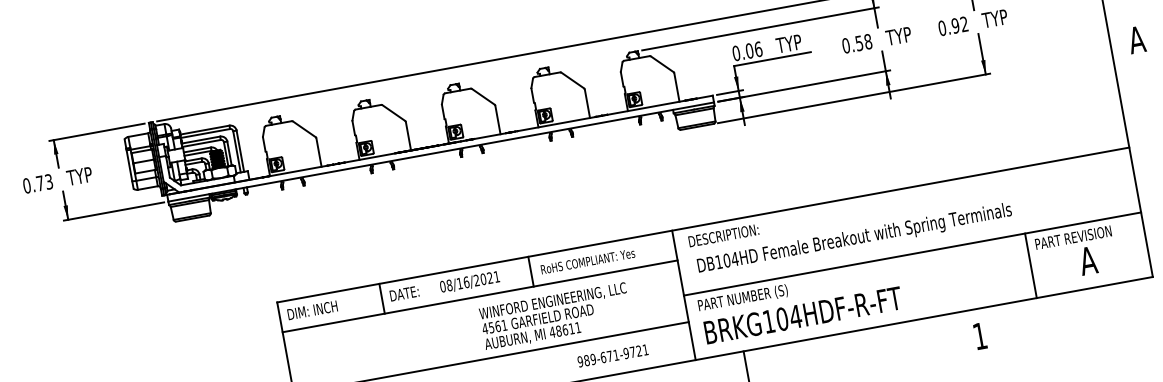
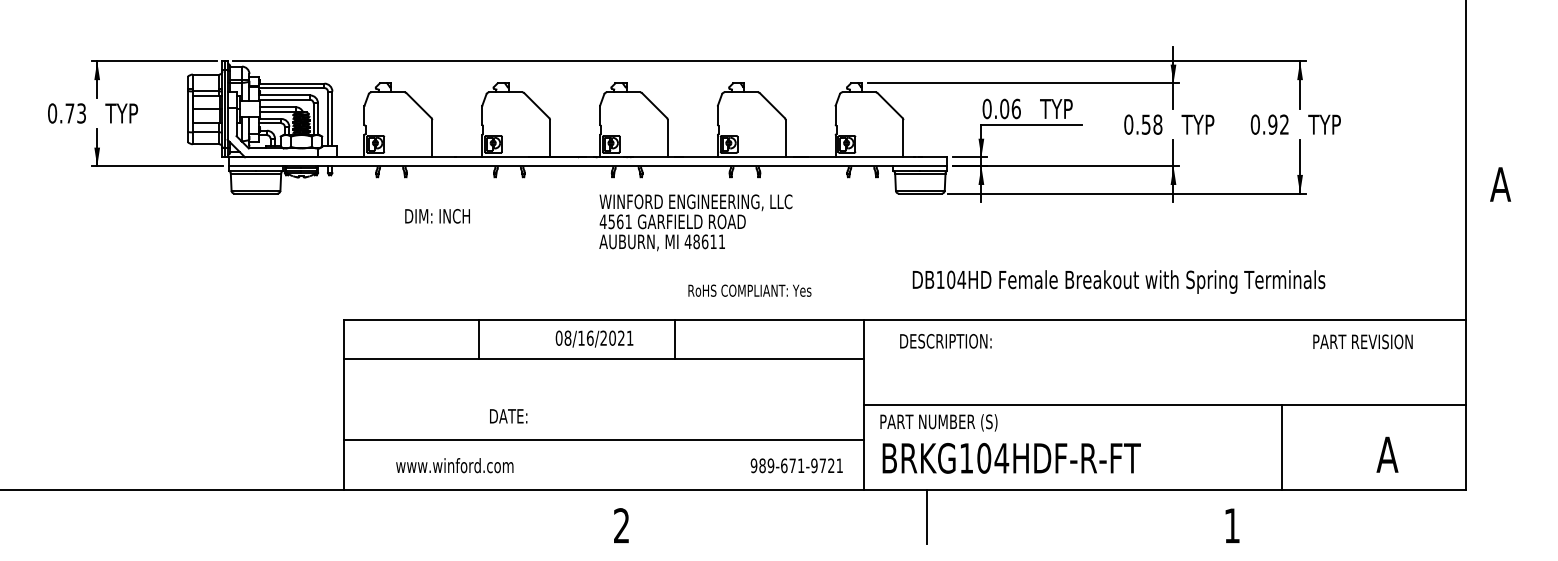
text: (723, 235) -> (945, 341), moved
text: (1073, 237) -> (1362, 341), moved
text: (854, 238) -> (1118, 281), moved
text: (587, 261) -> (749, 290), moved
line: (1031, 265) -> (1282, 447), moved
text: (404, 293) -> (508, 416), moved
text: (312, 310) -> (437, 216), moved
text: (555, 316) -> (695, 222), moved
text: (612, 355) -> (796, 465), moved

